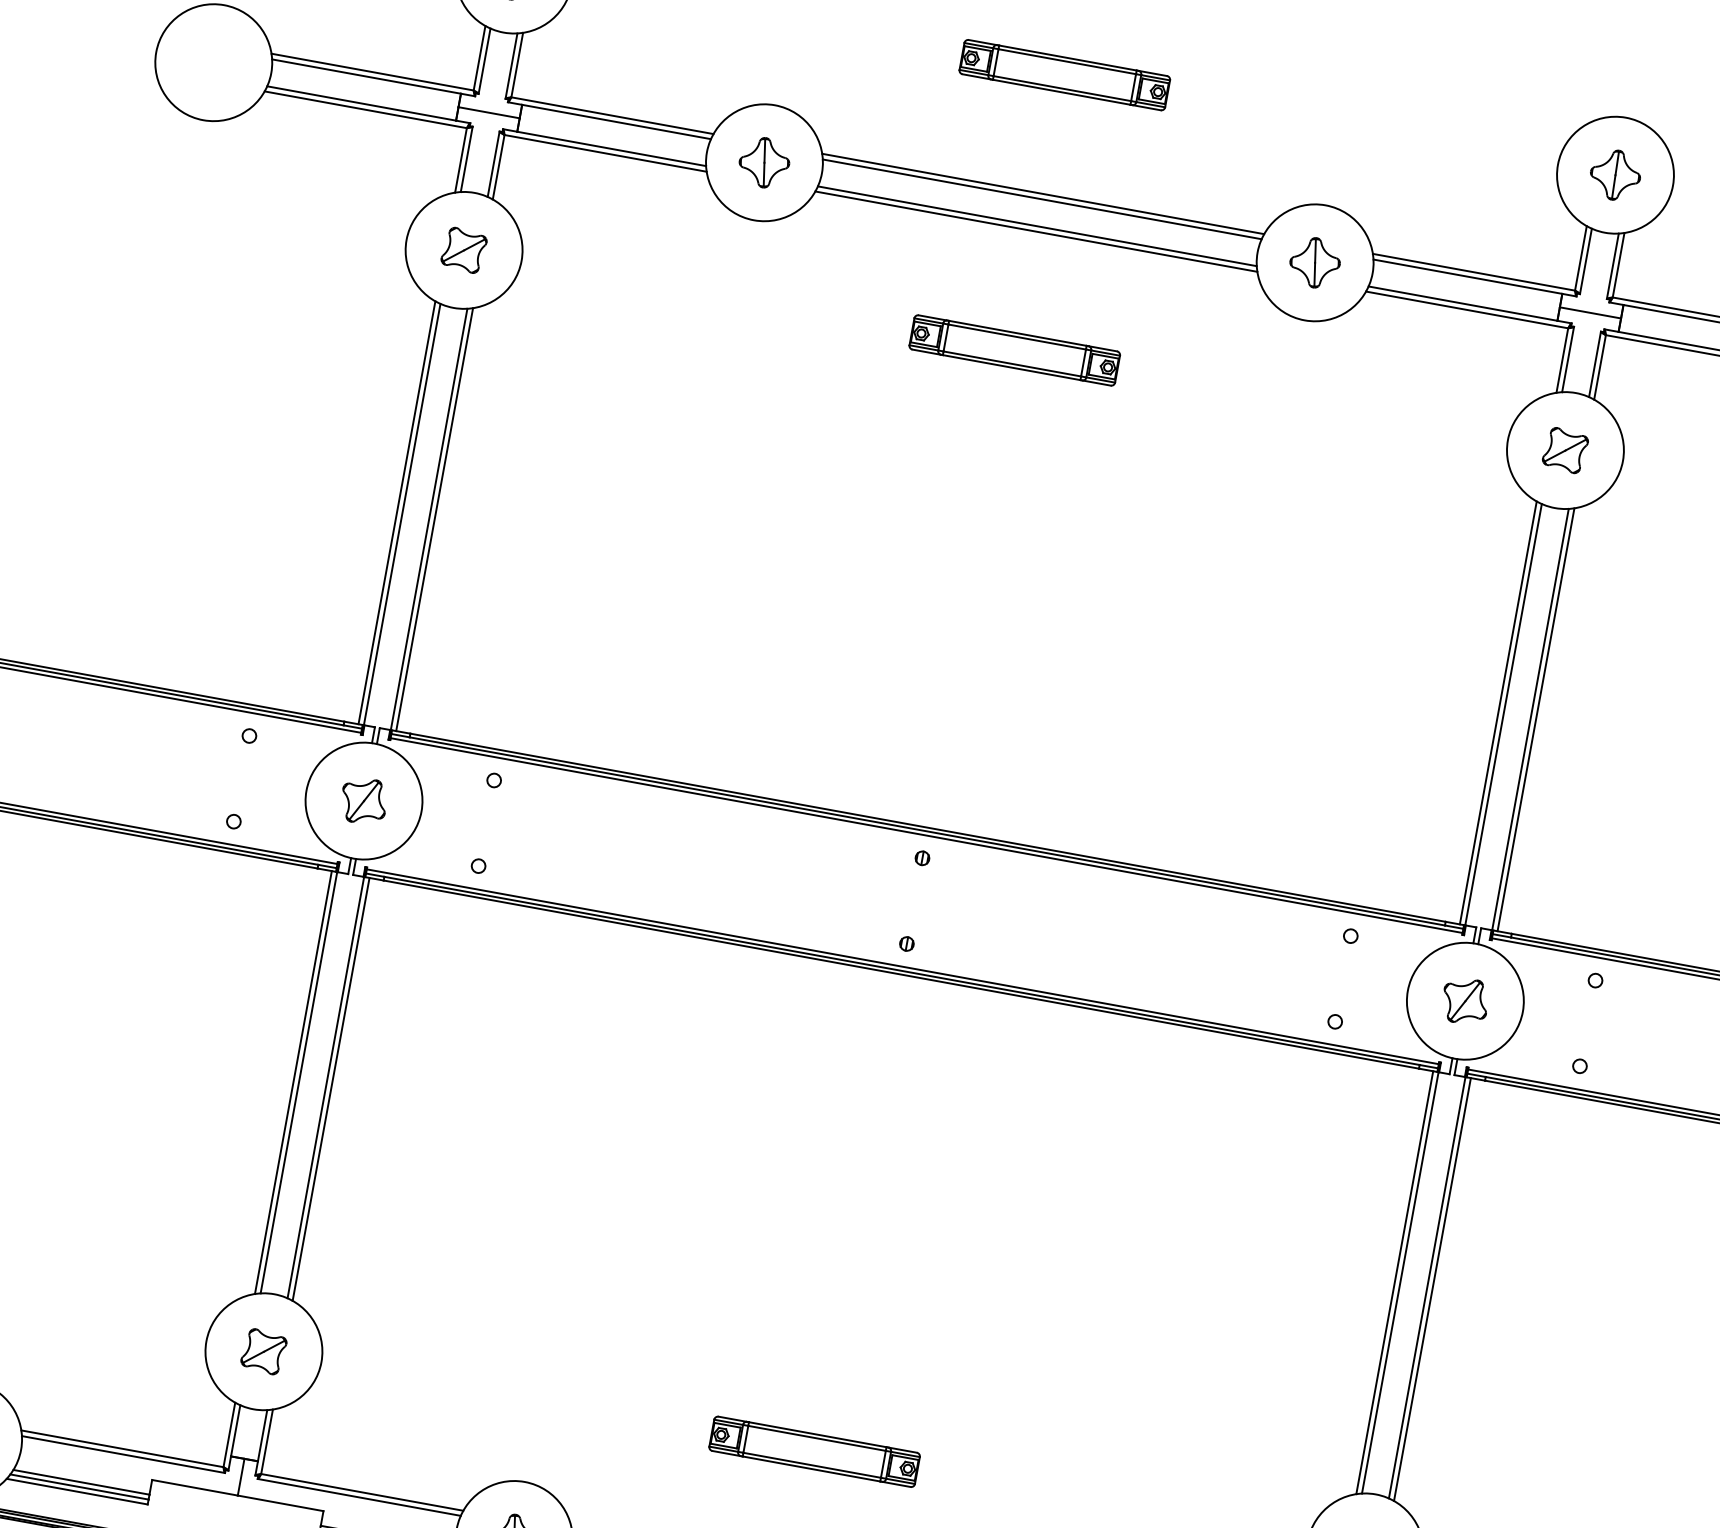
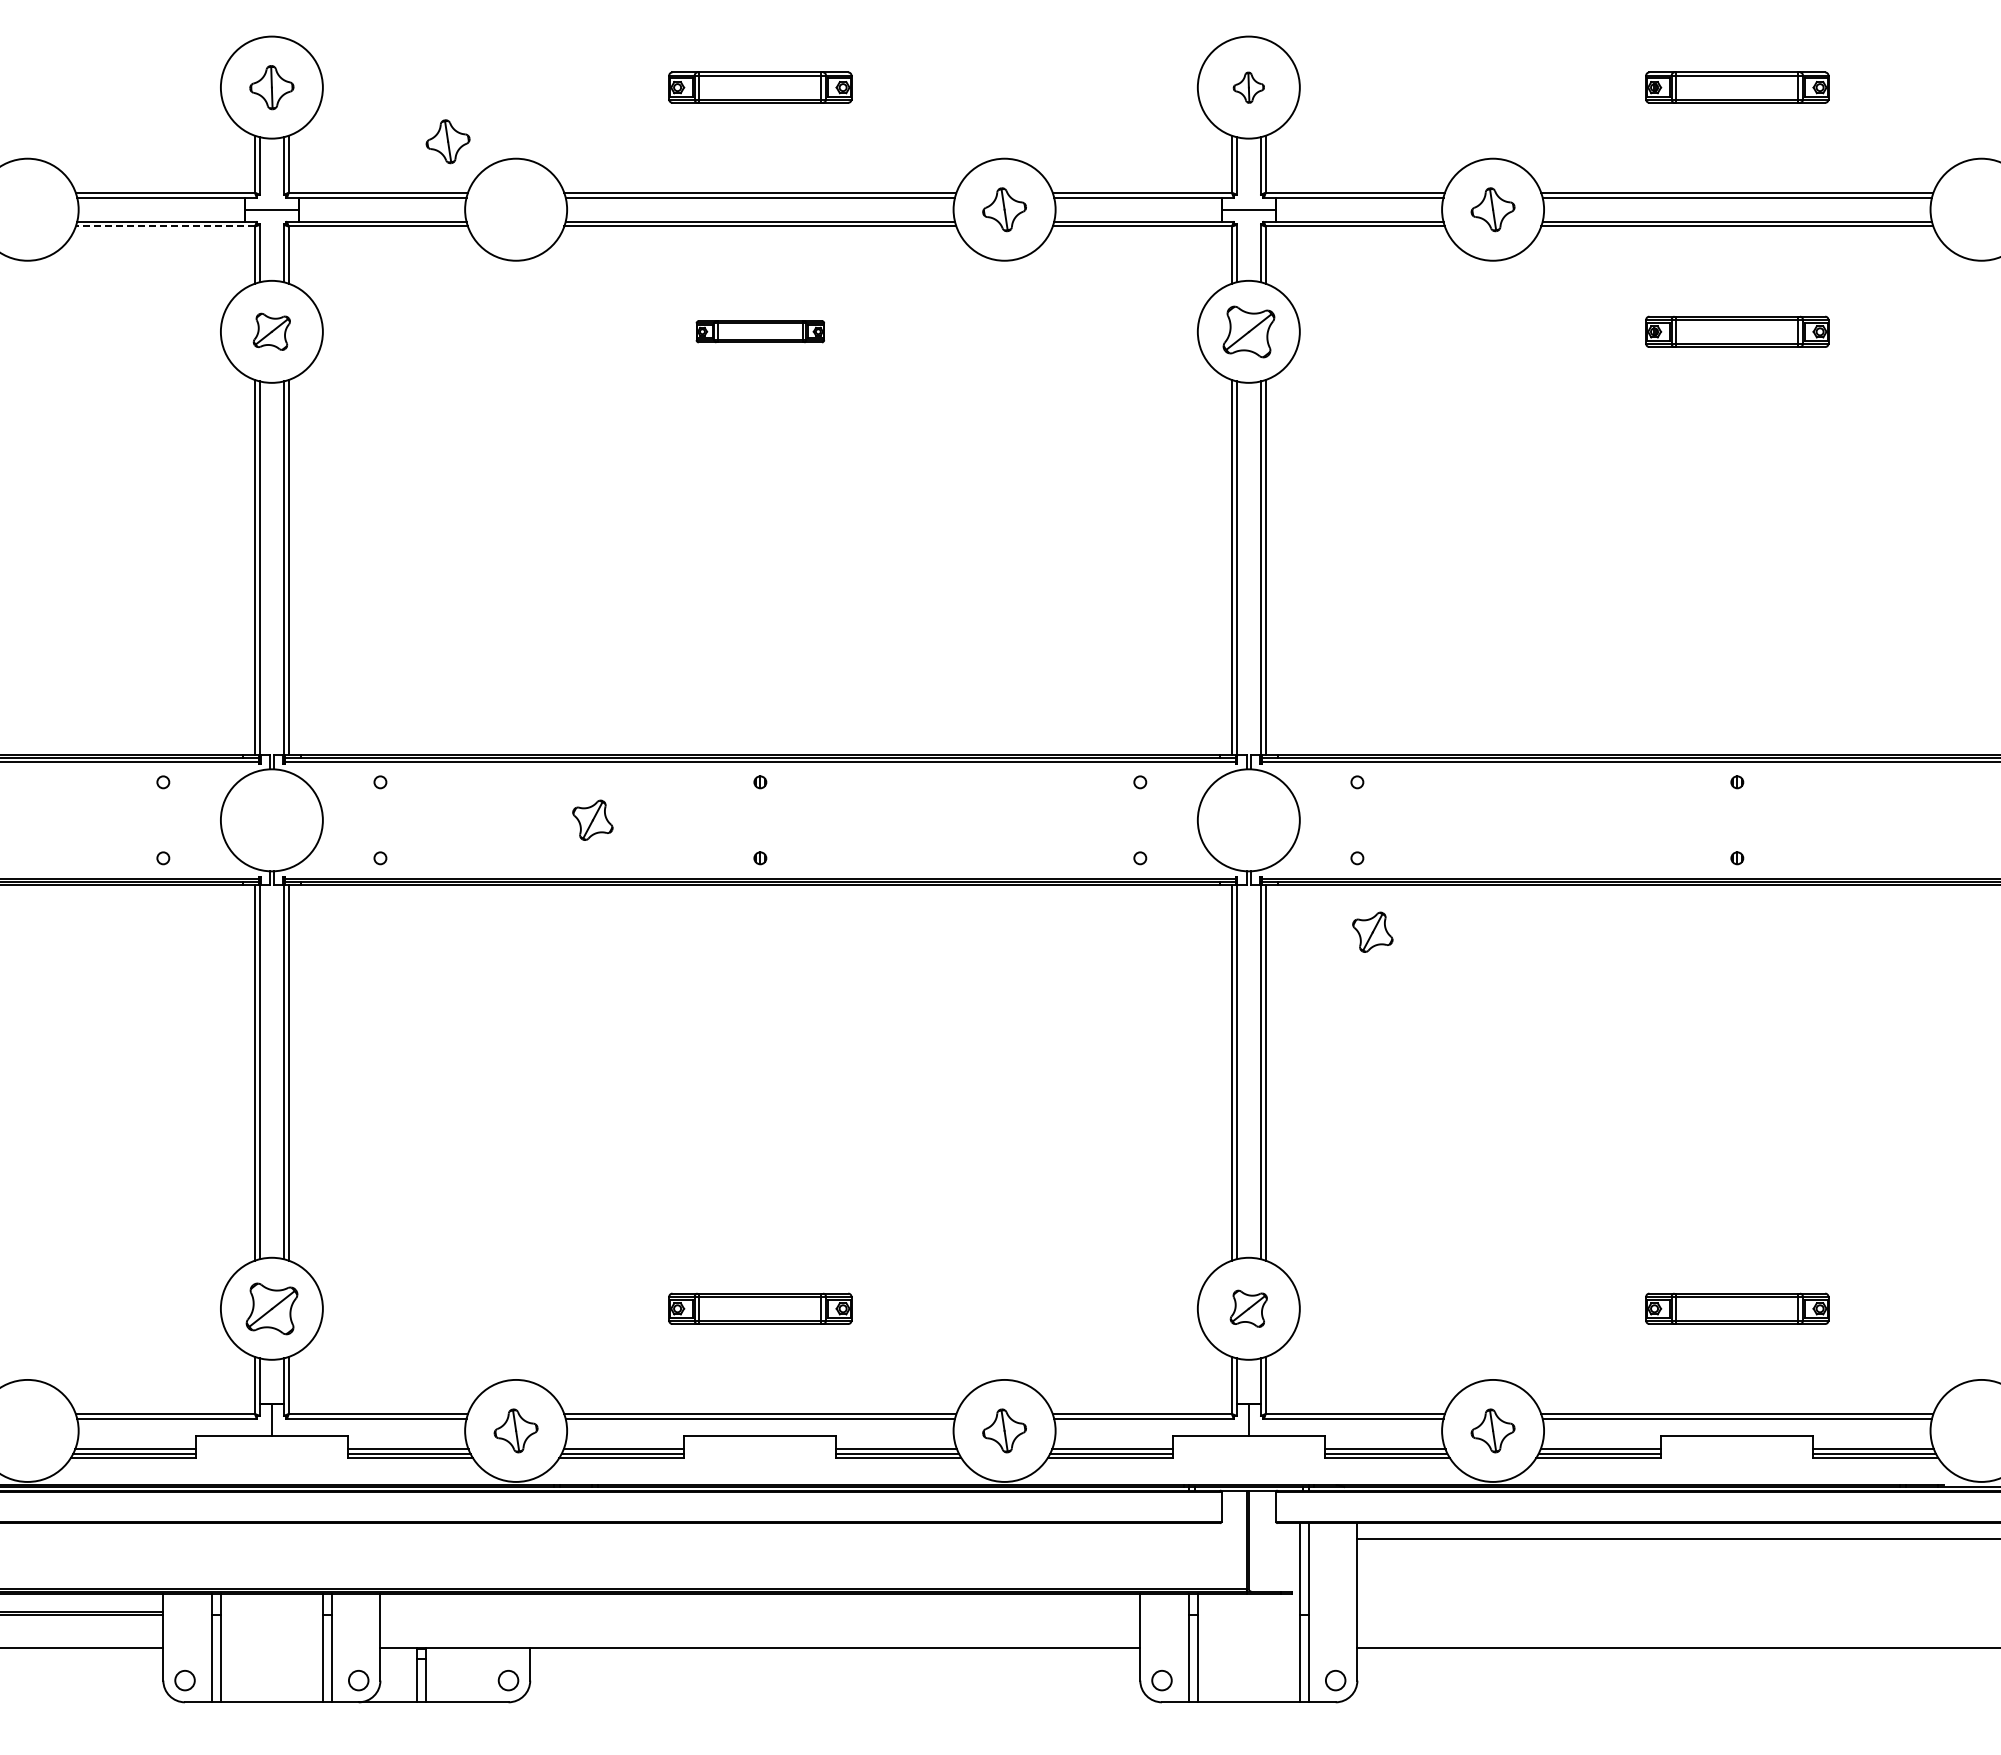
line: (365, 109) -> (165, 226), solid -> dashed
part: (763, 162) -> (447, 141), moved
part: (1615, 175) -> (1248, 87), size x0.7
part: (1015, 350) -> (760, 331), size x0.7
part: (1565, 450) -> (1248, 331), size x1.4
part: (363, 800) -> (592, 819), moved
part: (1465, 1000) -> (1372, 931), moved
part: (263, 1351) -> (271, 1308), size x1.4

